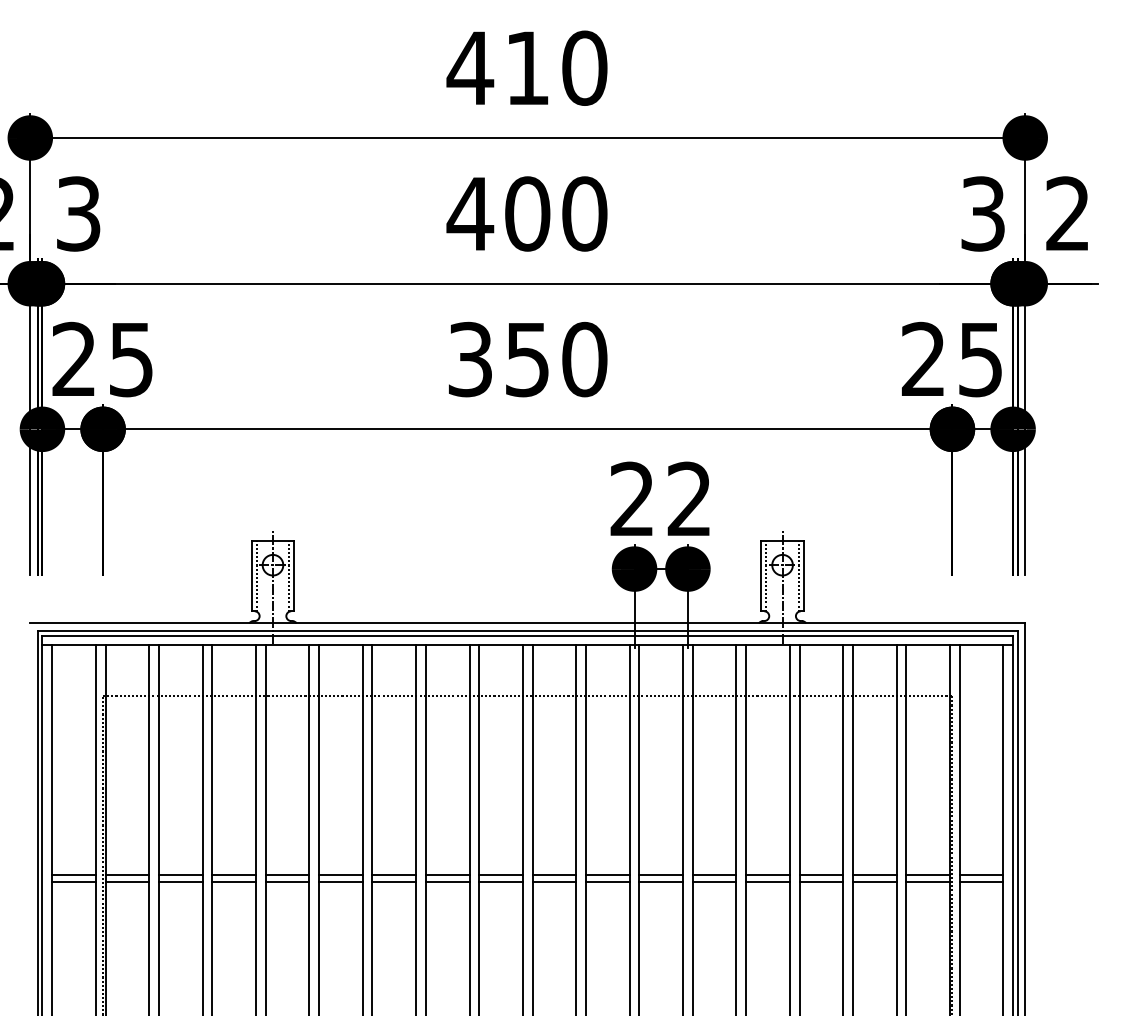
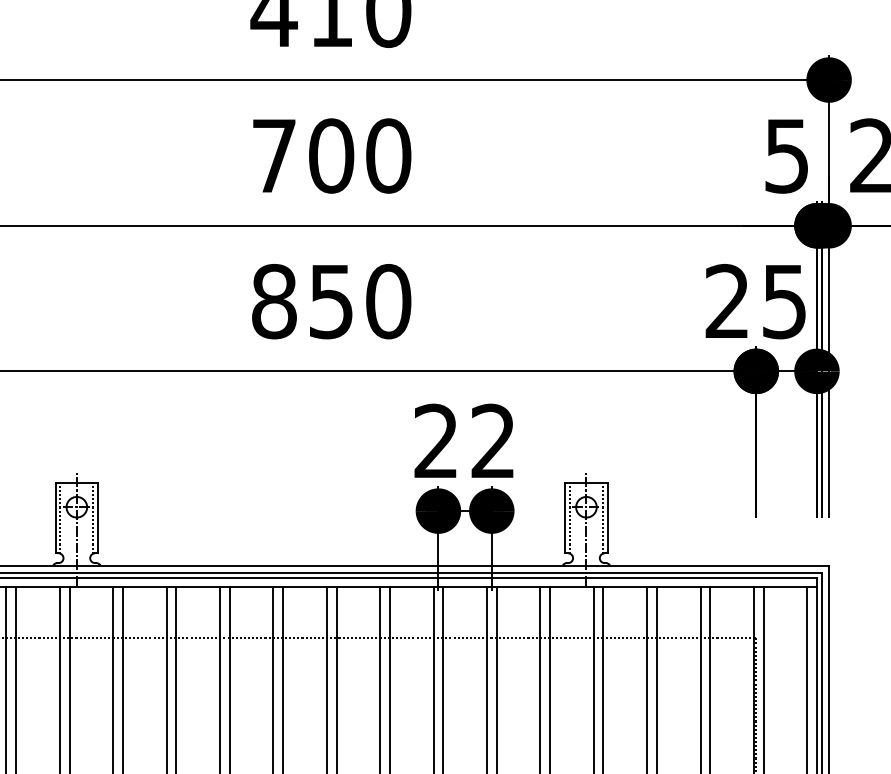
text: (470, 213) -> (274, 155), 400 -> 700
text: (982, 213) -> (786, 155), 3 -> 5
text: (470, 359) -> (274, 301), 350 -> 850

